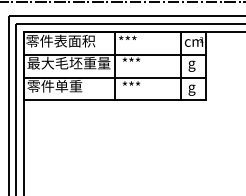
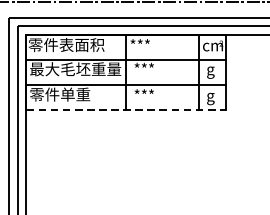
line: (114, 100) -> (125, 110), solid -> dashed

